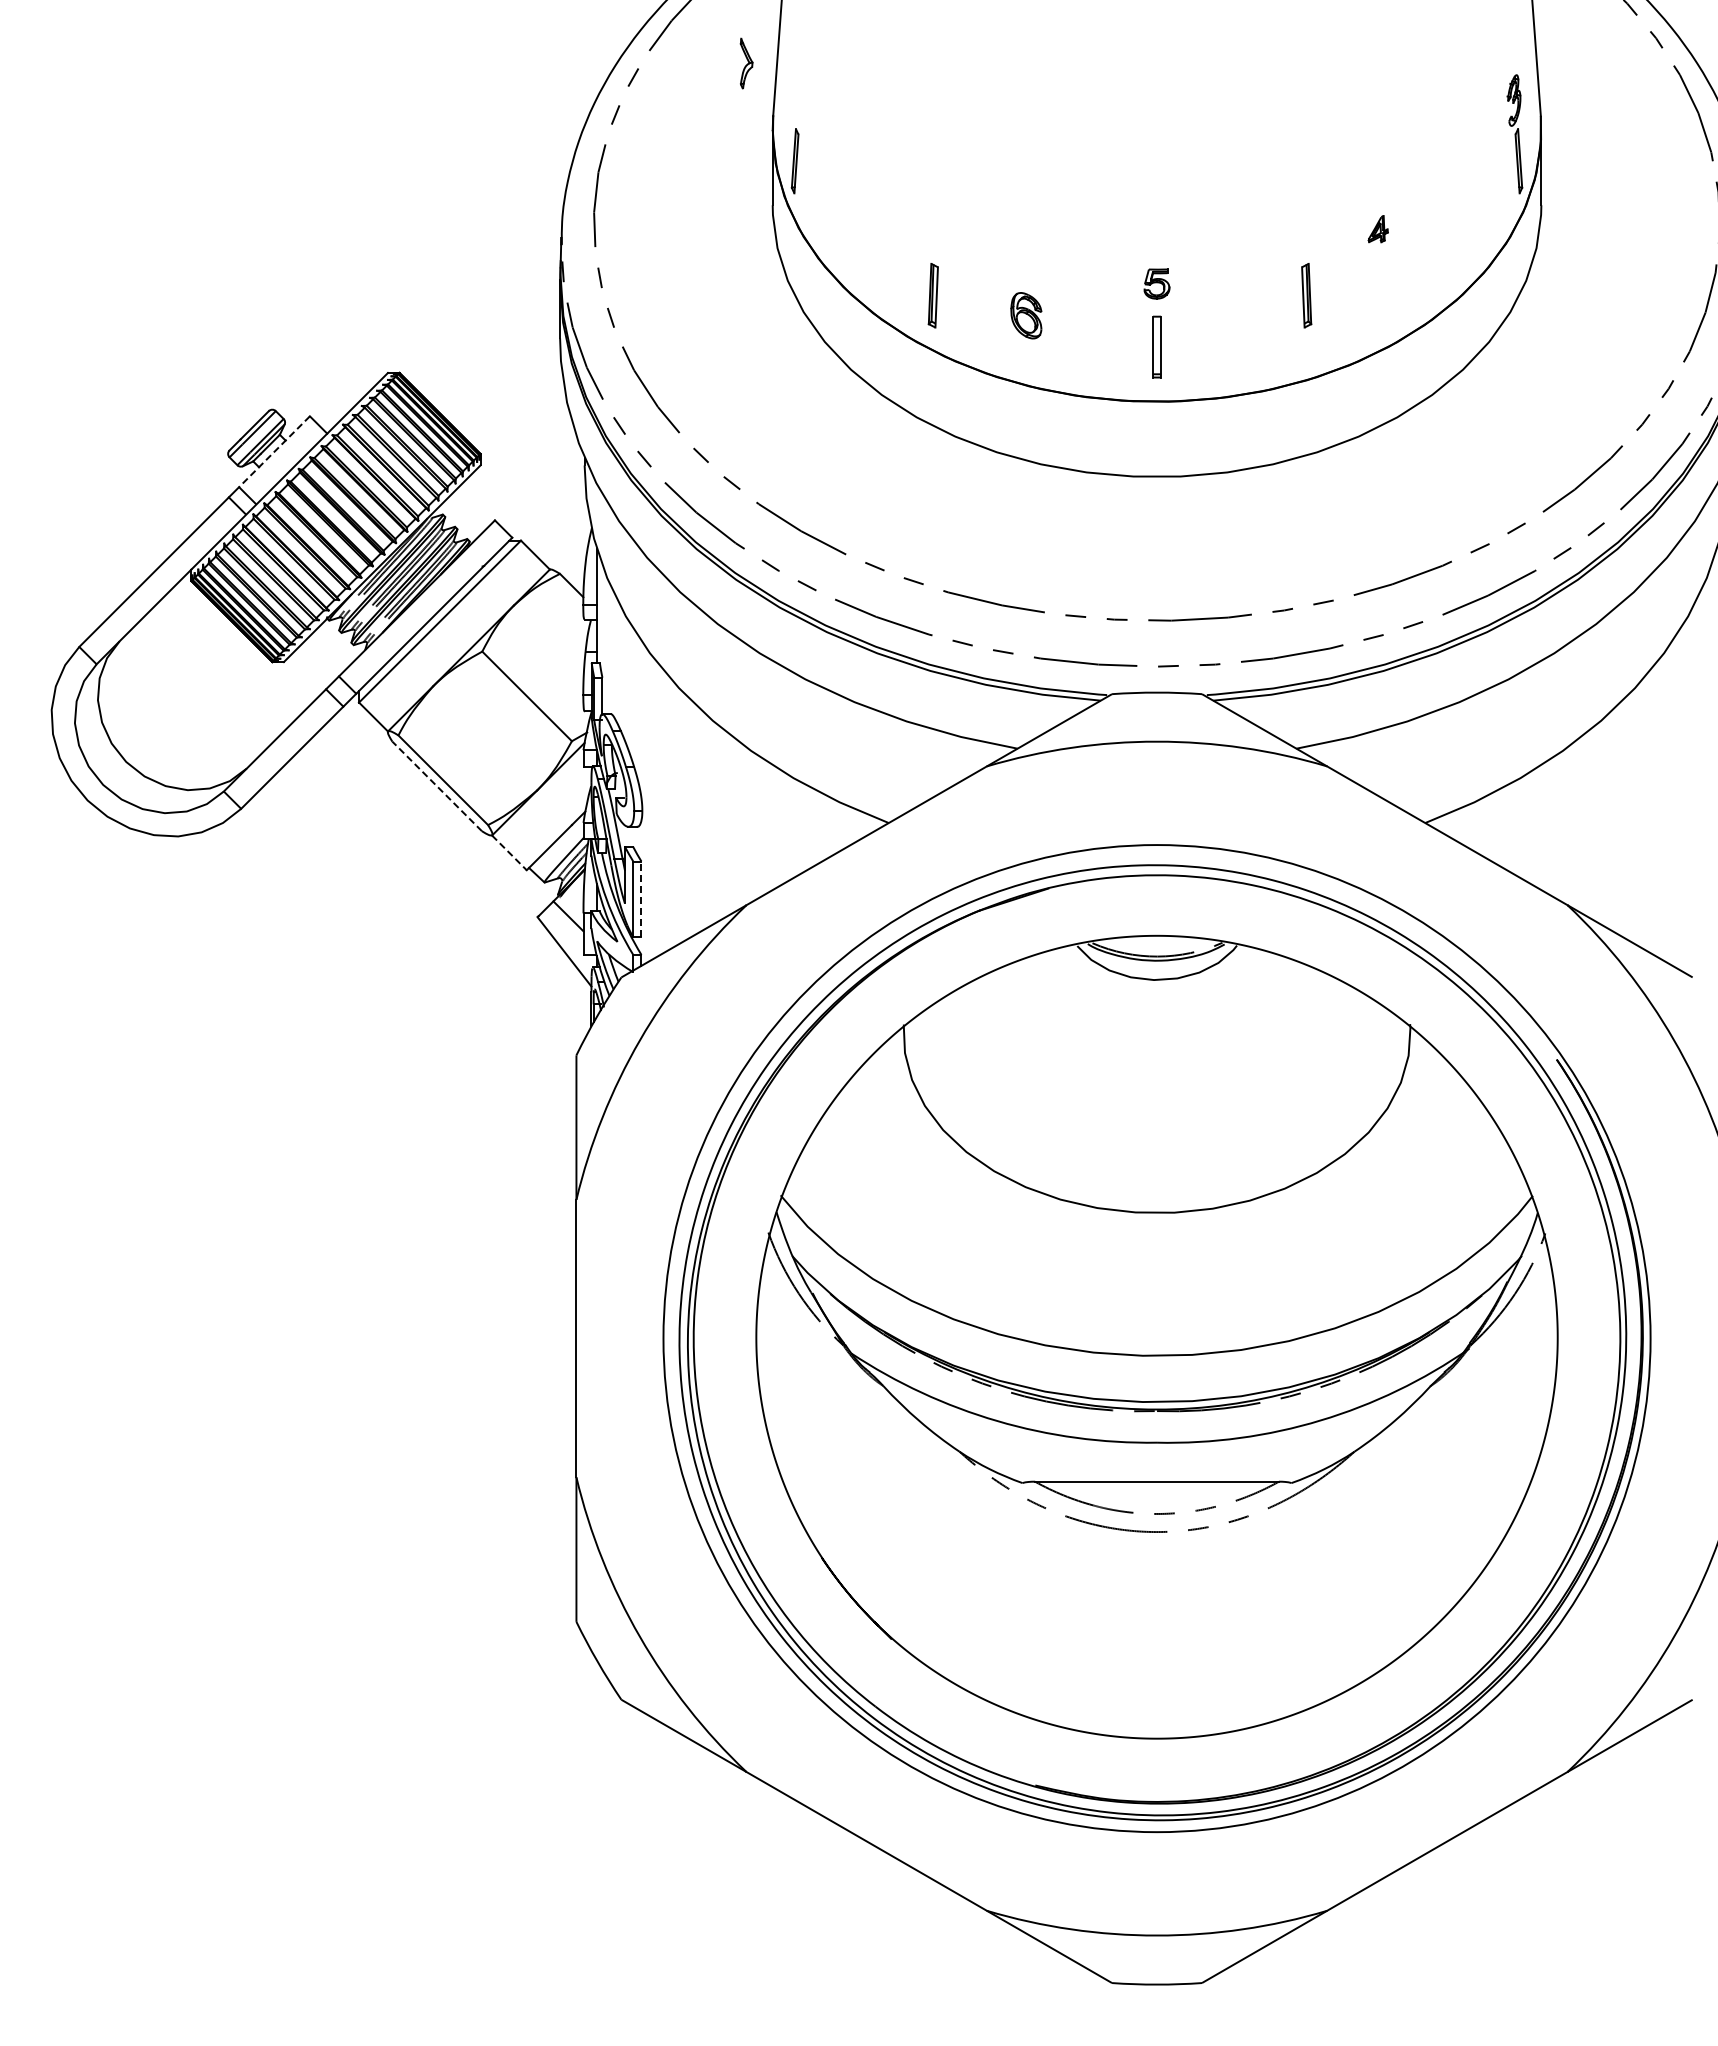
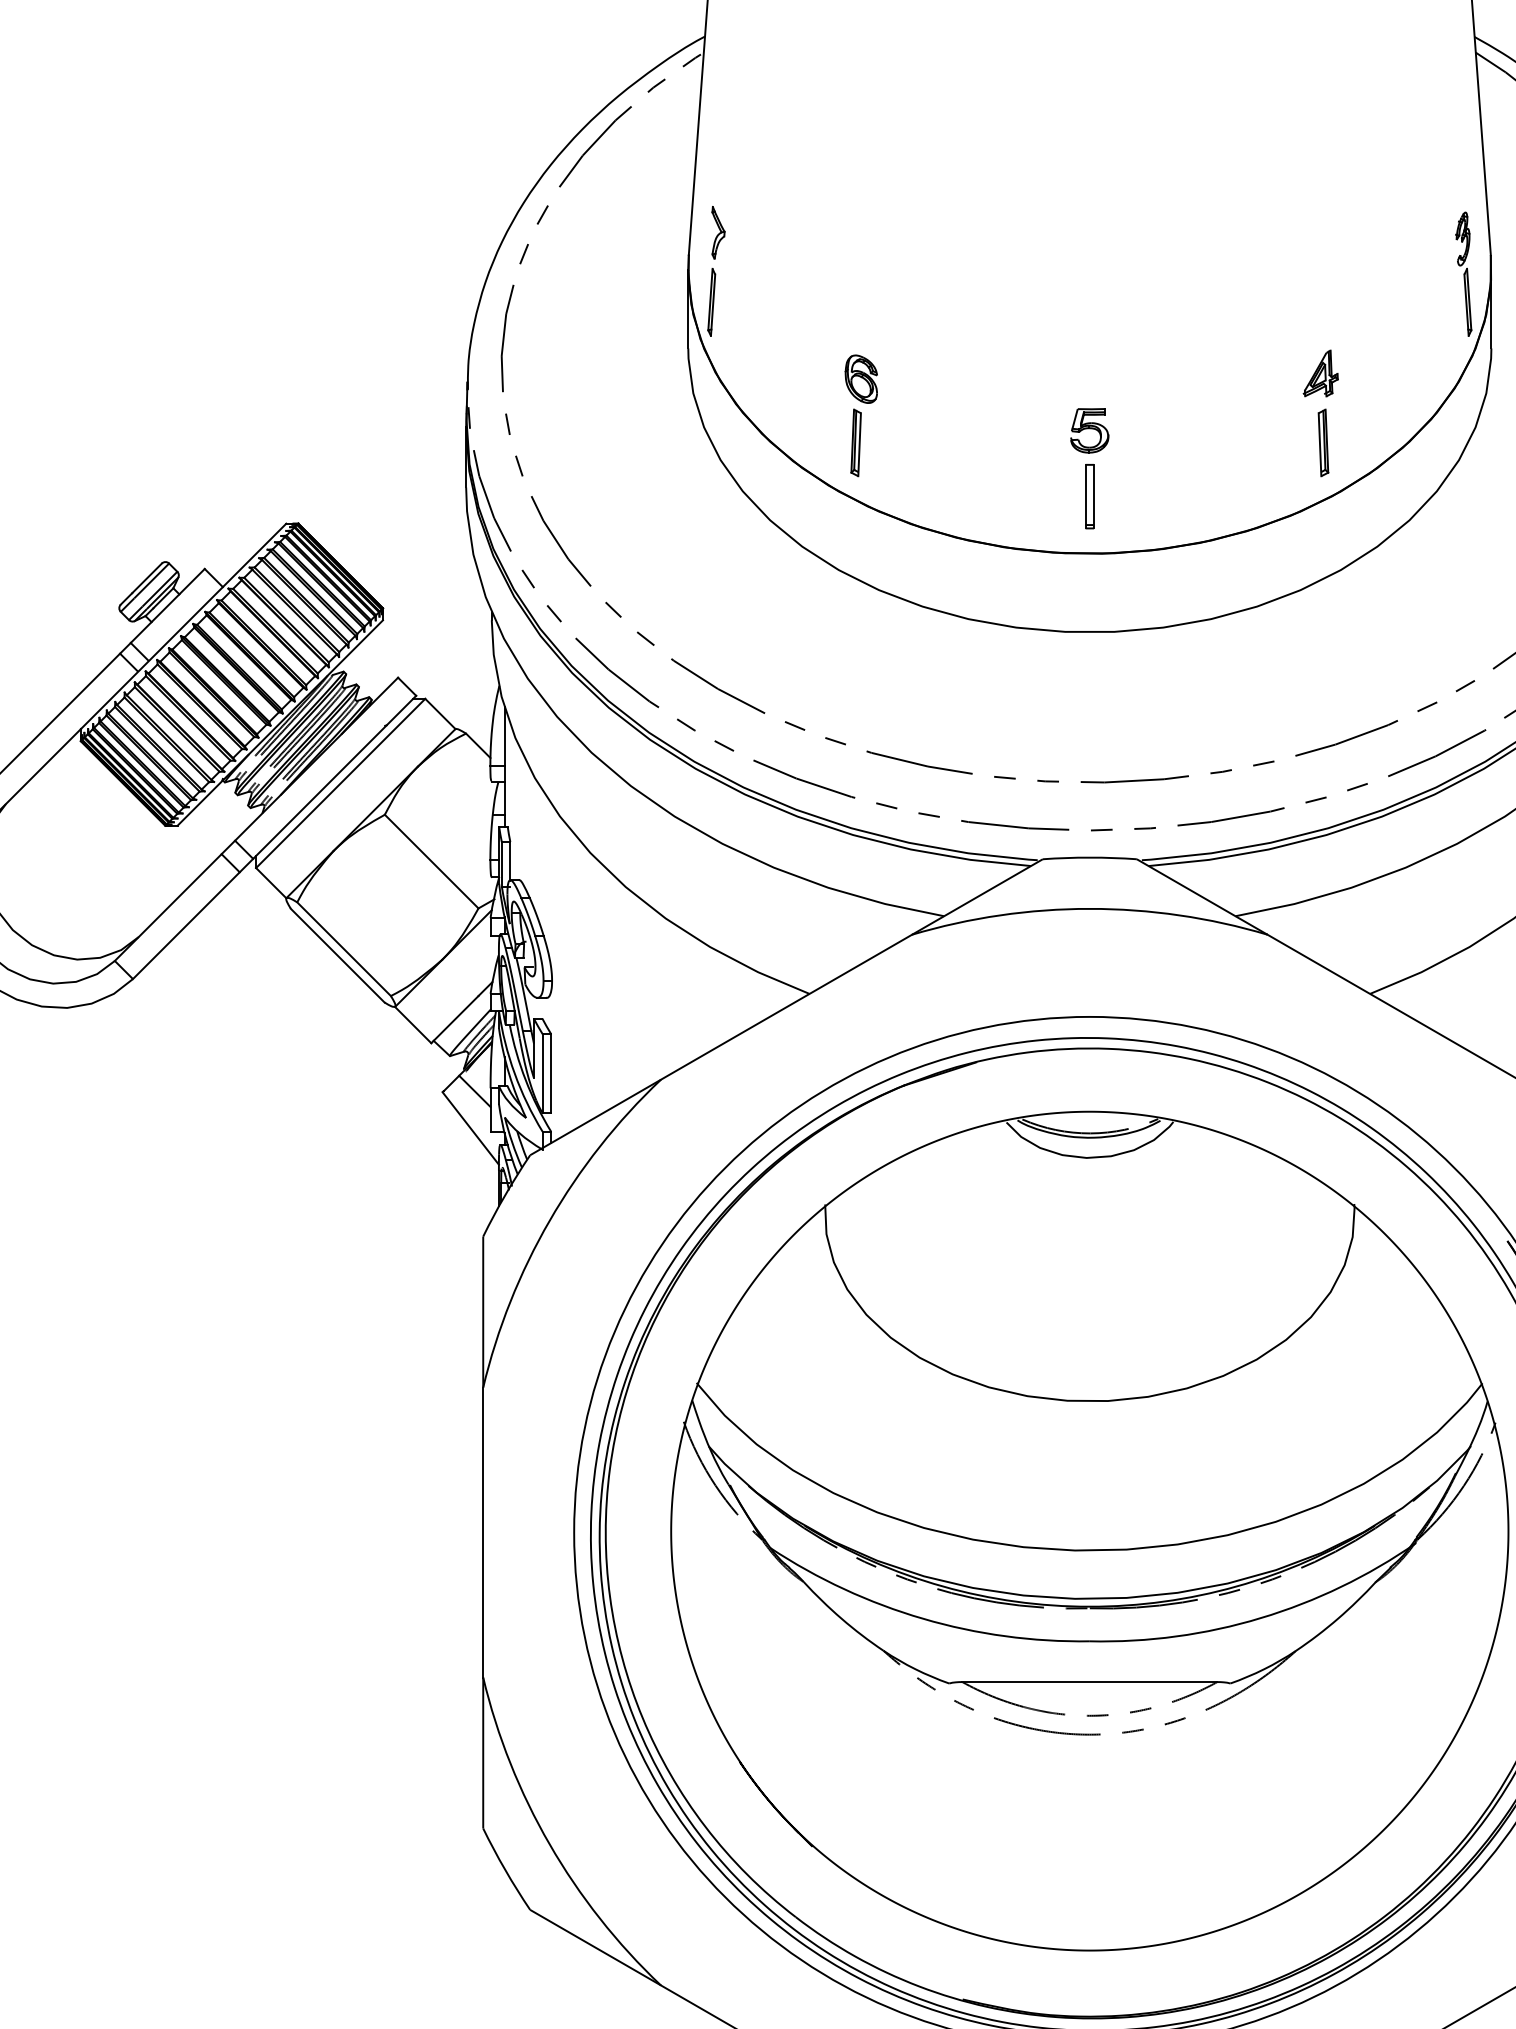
part: (746, 63) -> (718, 232), moved
part: (1377, 228) -> (1320, 372), size x1.67
part: (1156, 283) -> (1089, 430), size x1.43
part: (1306, 295) -> (1323, 442), moved
part: (1026, 315) -> (861, 379), moved
line: (274, 452) -> (167, 606), dashed -> solid
line: (436, 786) -> (337, 955), dashed -> solid
line: (509, 852) -> (413, 1024), dashed -> solid
line: (641, 899) -> (551, 1073), dashed -> solid

